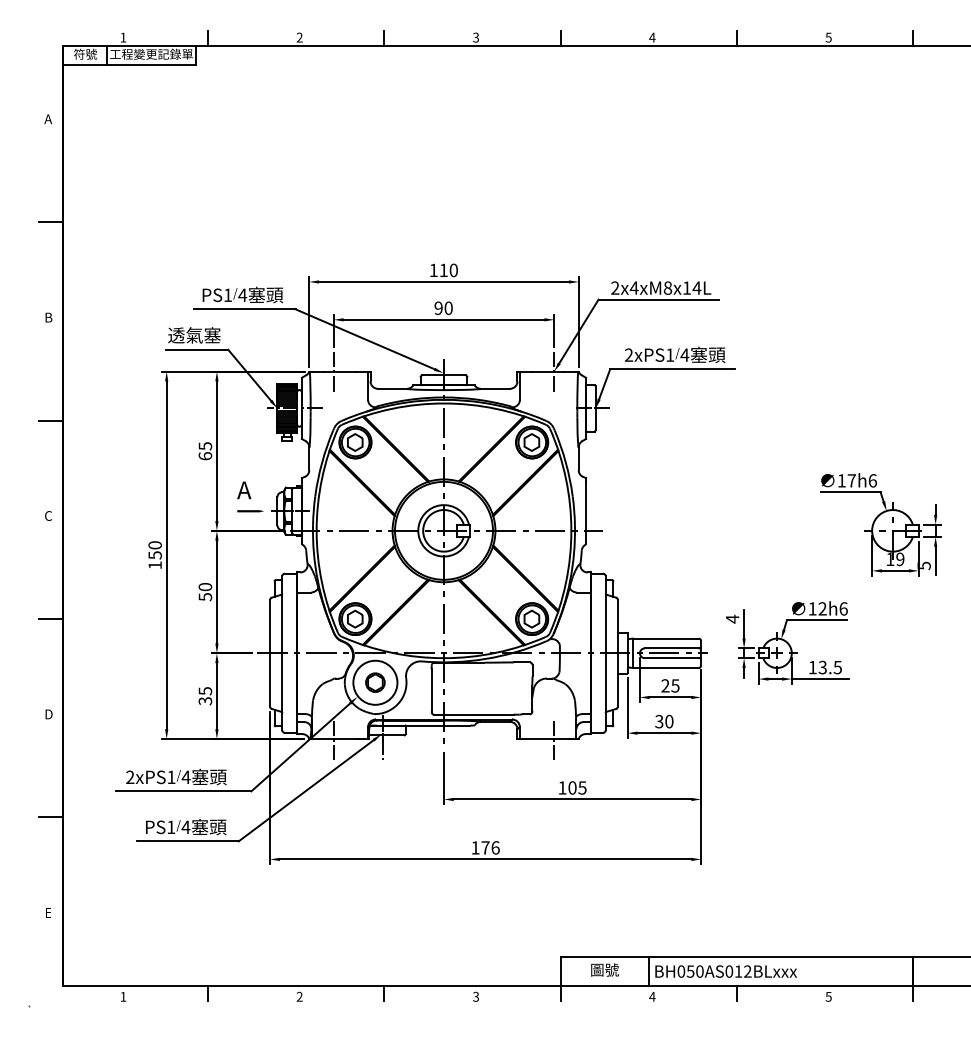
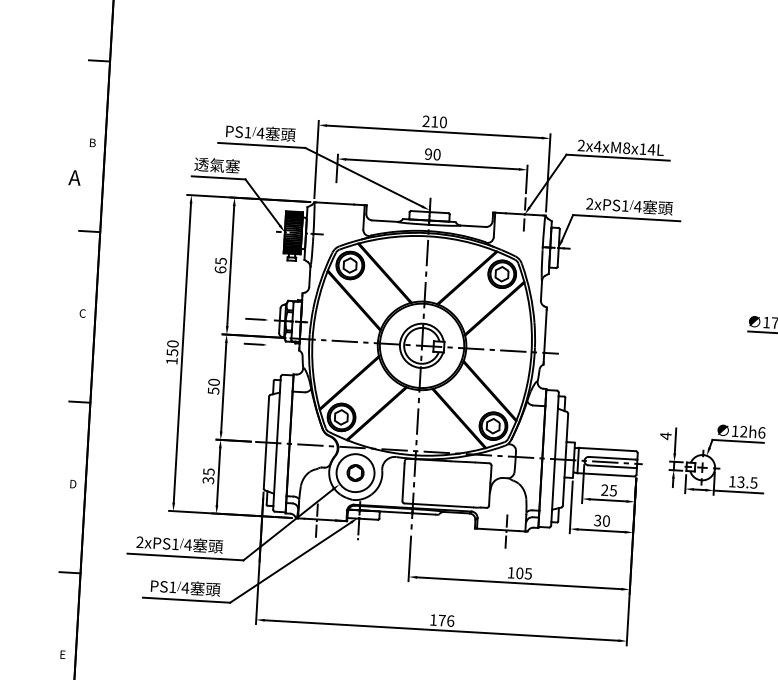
text: (433, 269) -> (425, 120), 110 -> 210
line: (333, 372) -> (334, 204), removed
text: (244, 490) -> (74, 178), moved
line: (250, 540) -> (255, 344), added

